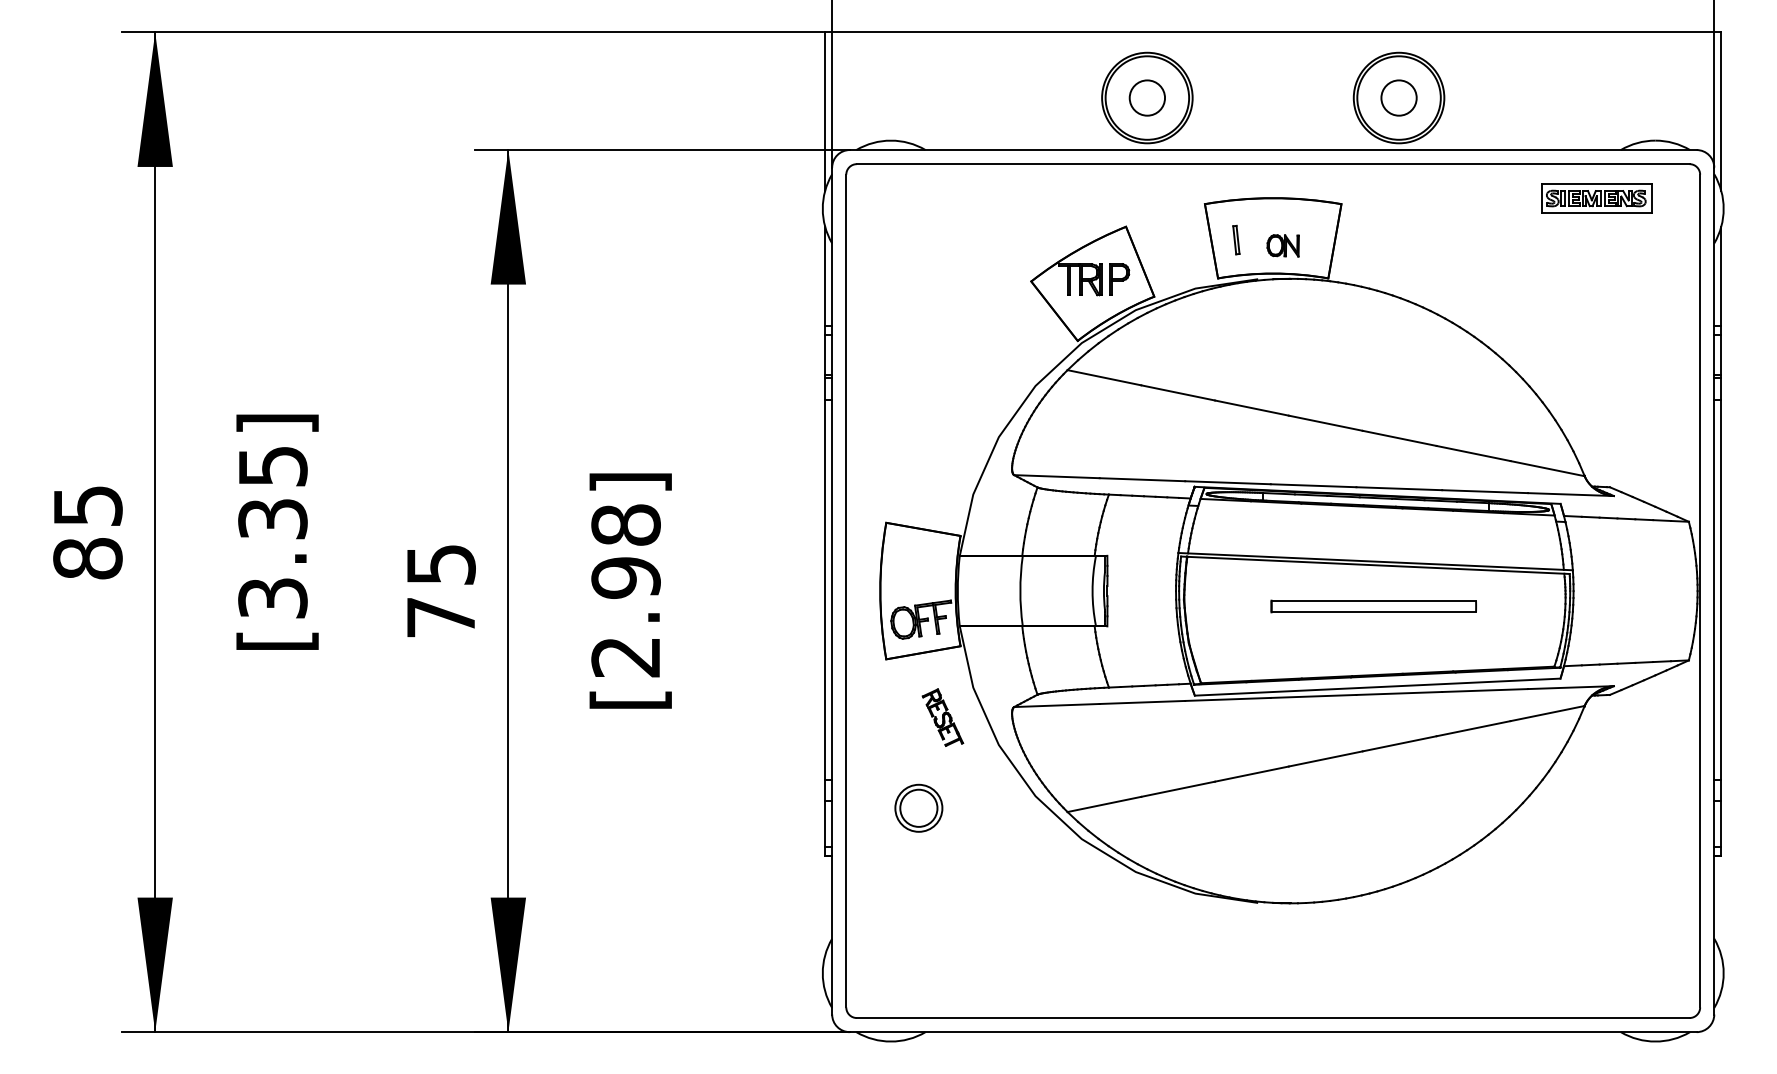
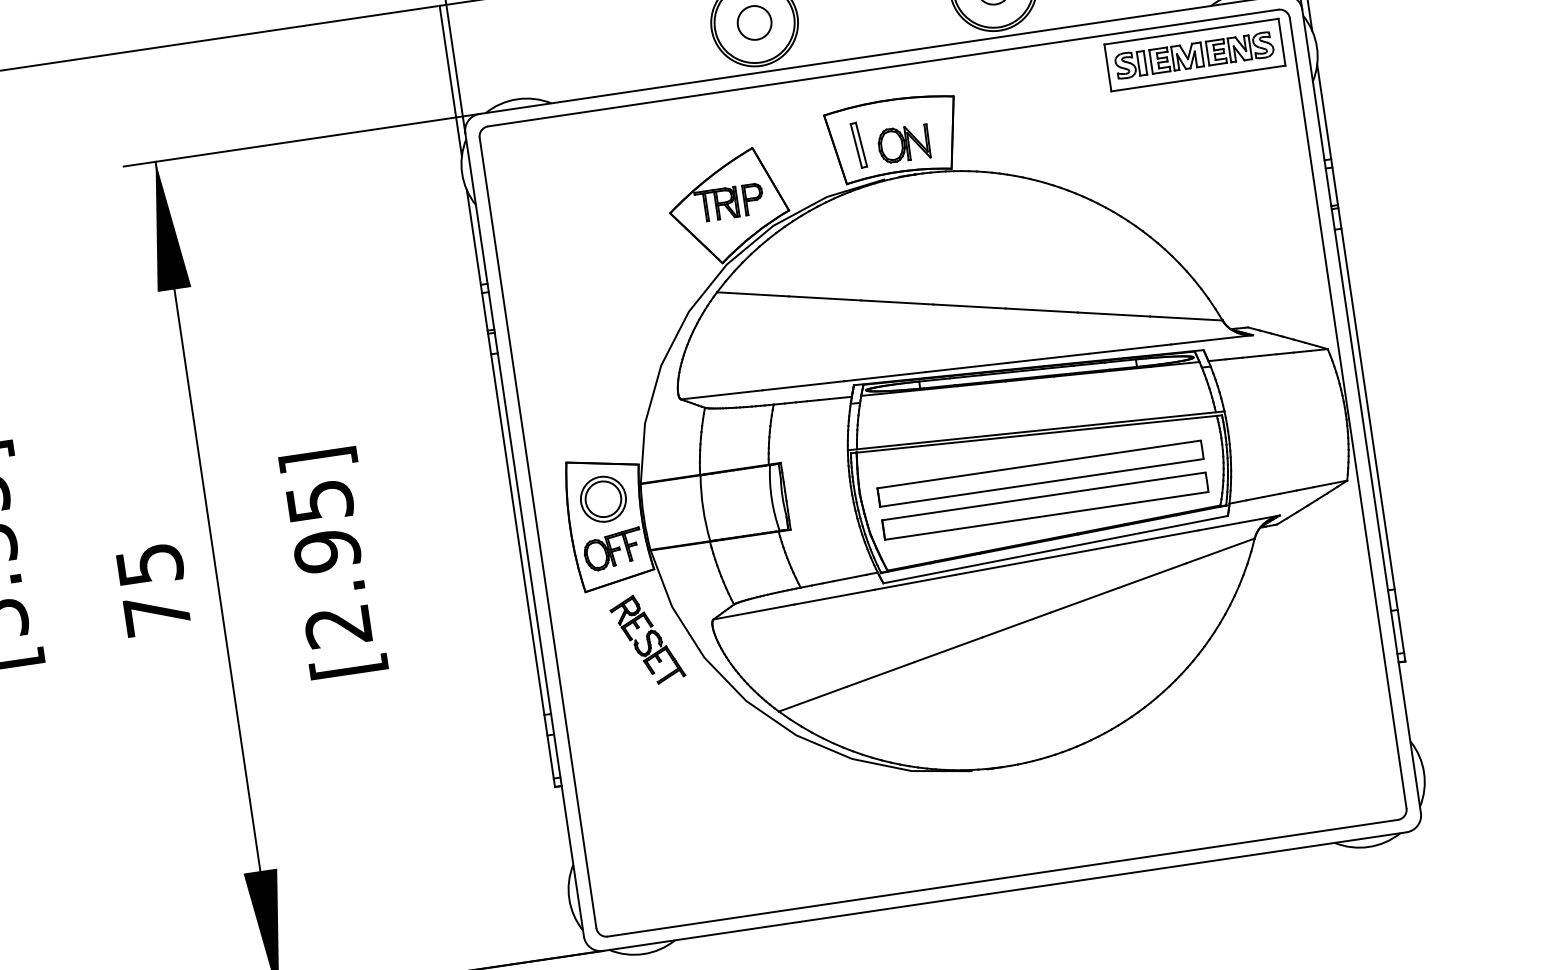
part: (1596, 198) -> (1194, 55), size x1.67
part: (1236, 239) -> (859, 144), size x1.67
part: (1283, 245) -> (904, 143), size x1.67
text: (625, 524) -> (319, 500), [2.98] -> [2.95]
part: (1373, 606) -> (1040, 473), size x1.67
part: (1373, 640) -> (1045, 505), added
part: (942, 717) -> (647, 639), size x1.67
part: (918, 807) -> (602, 498), moved

